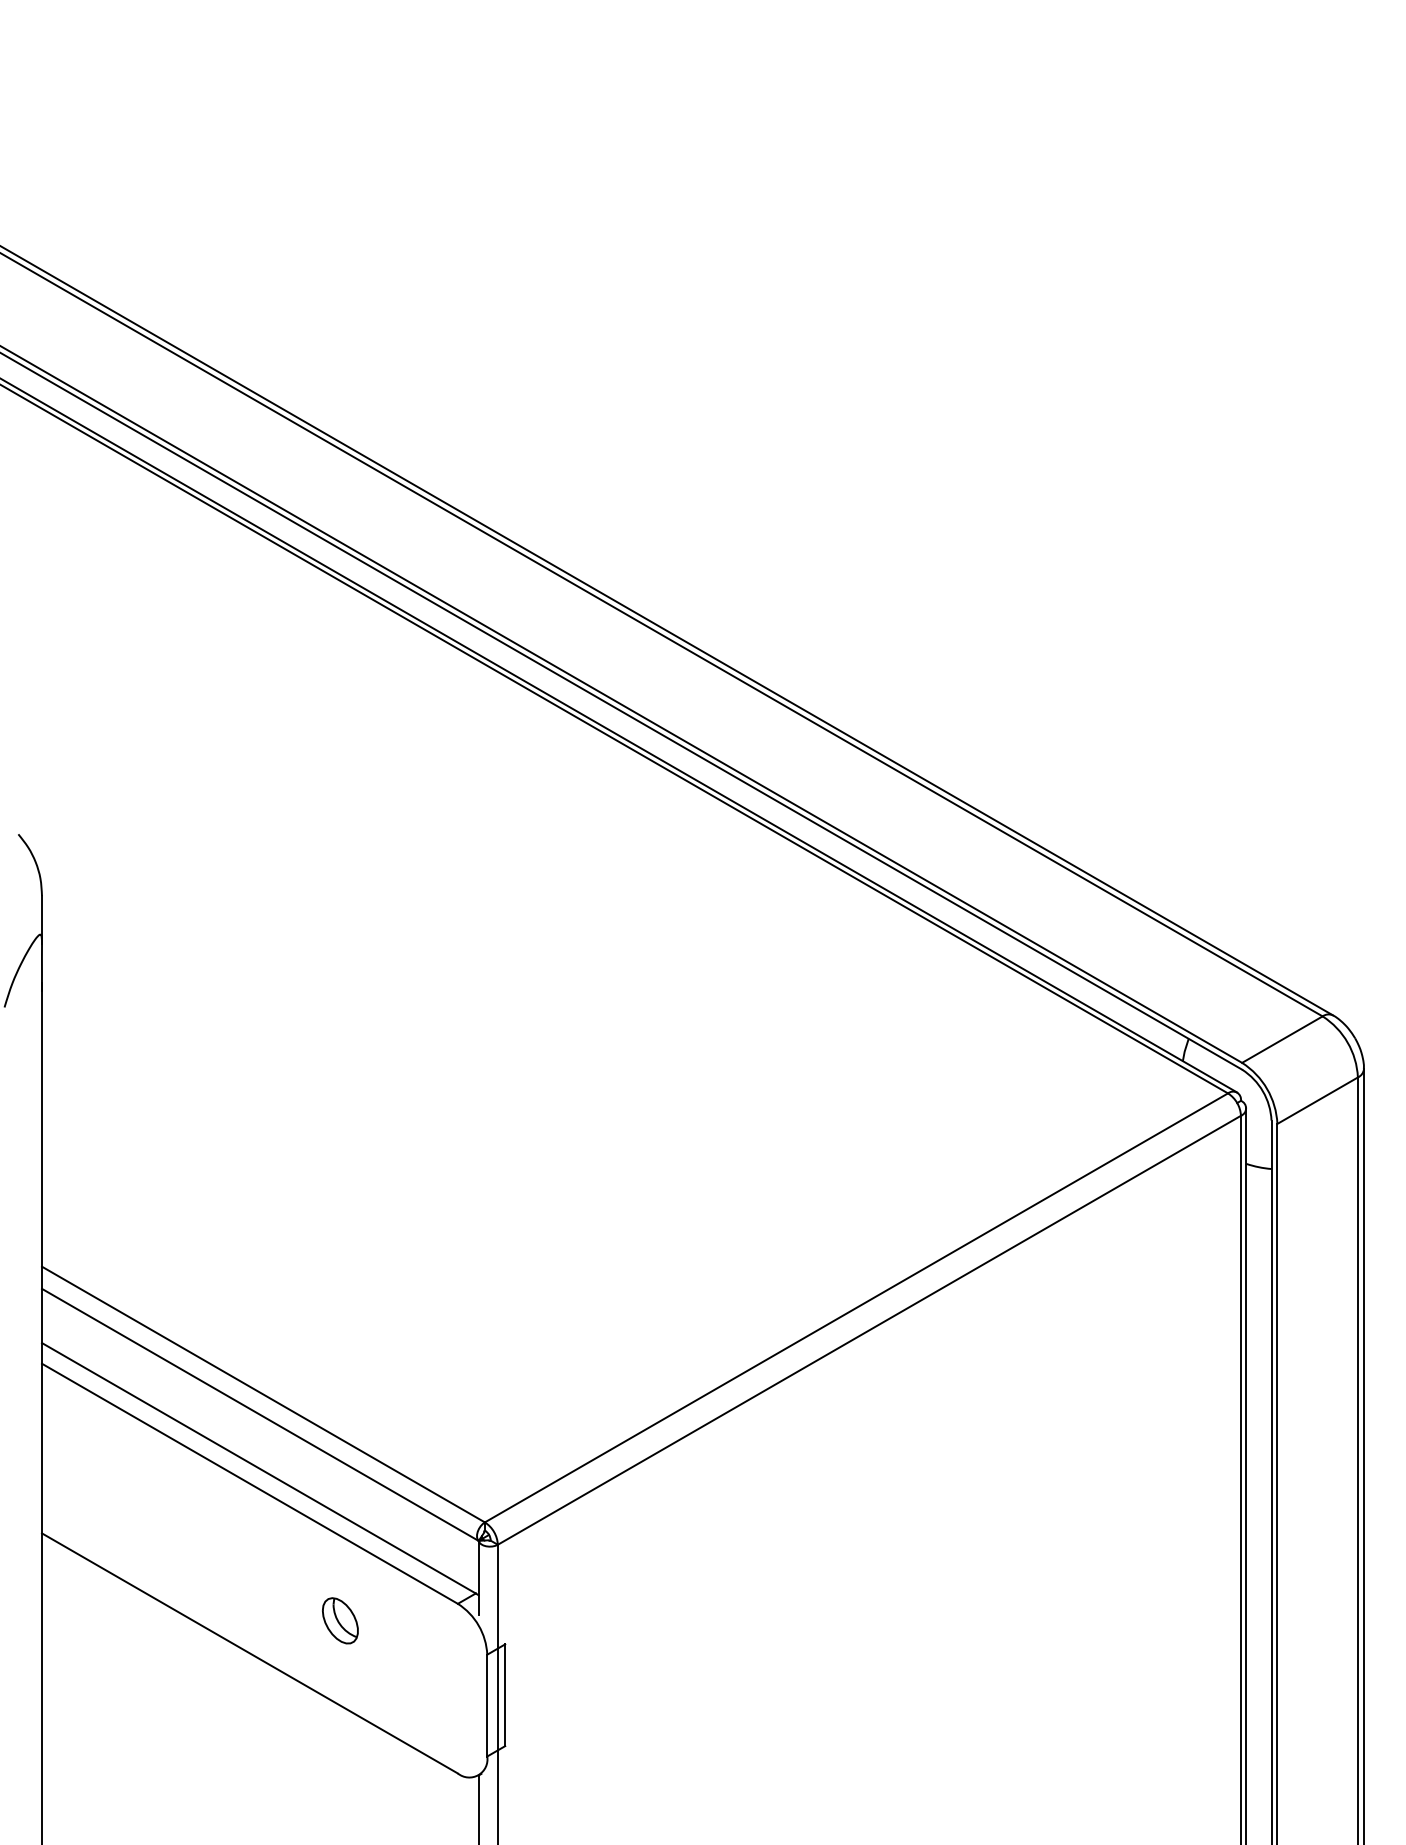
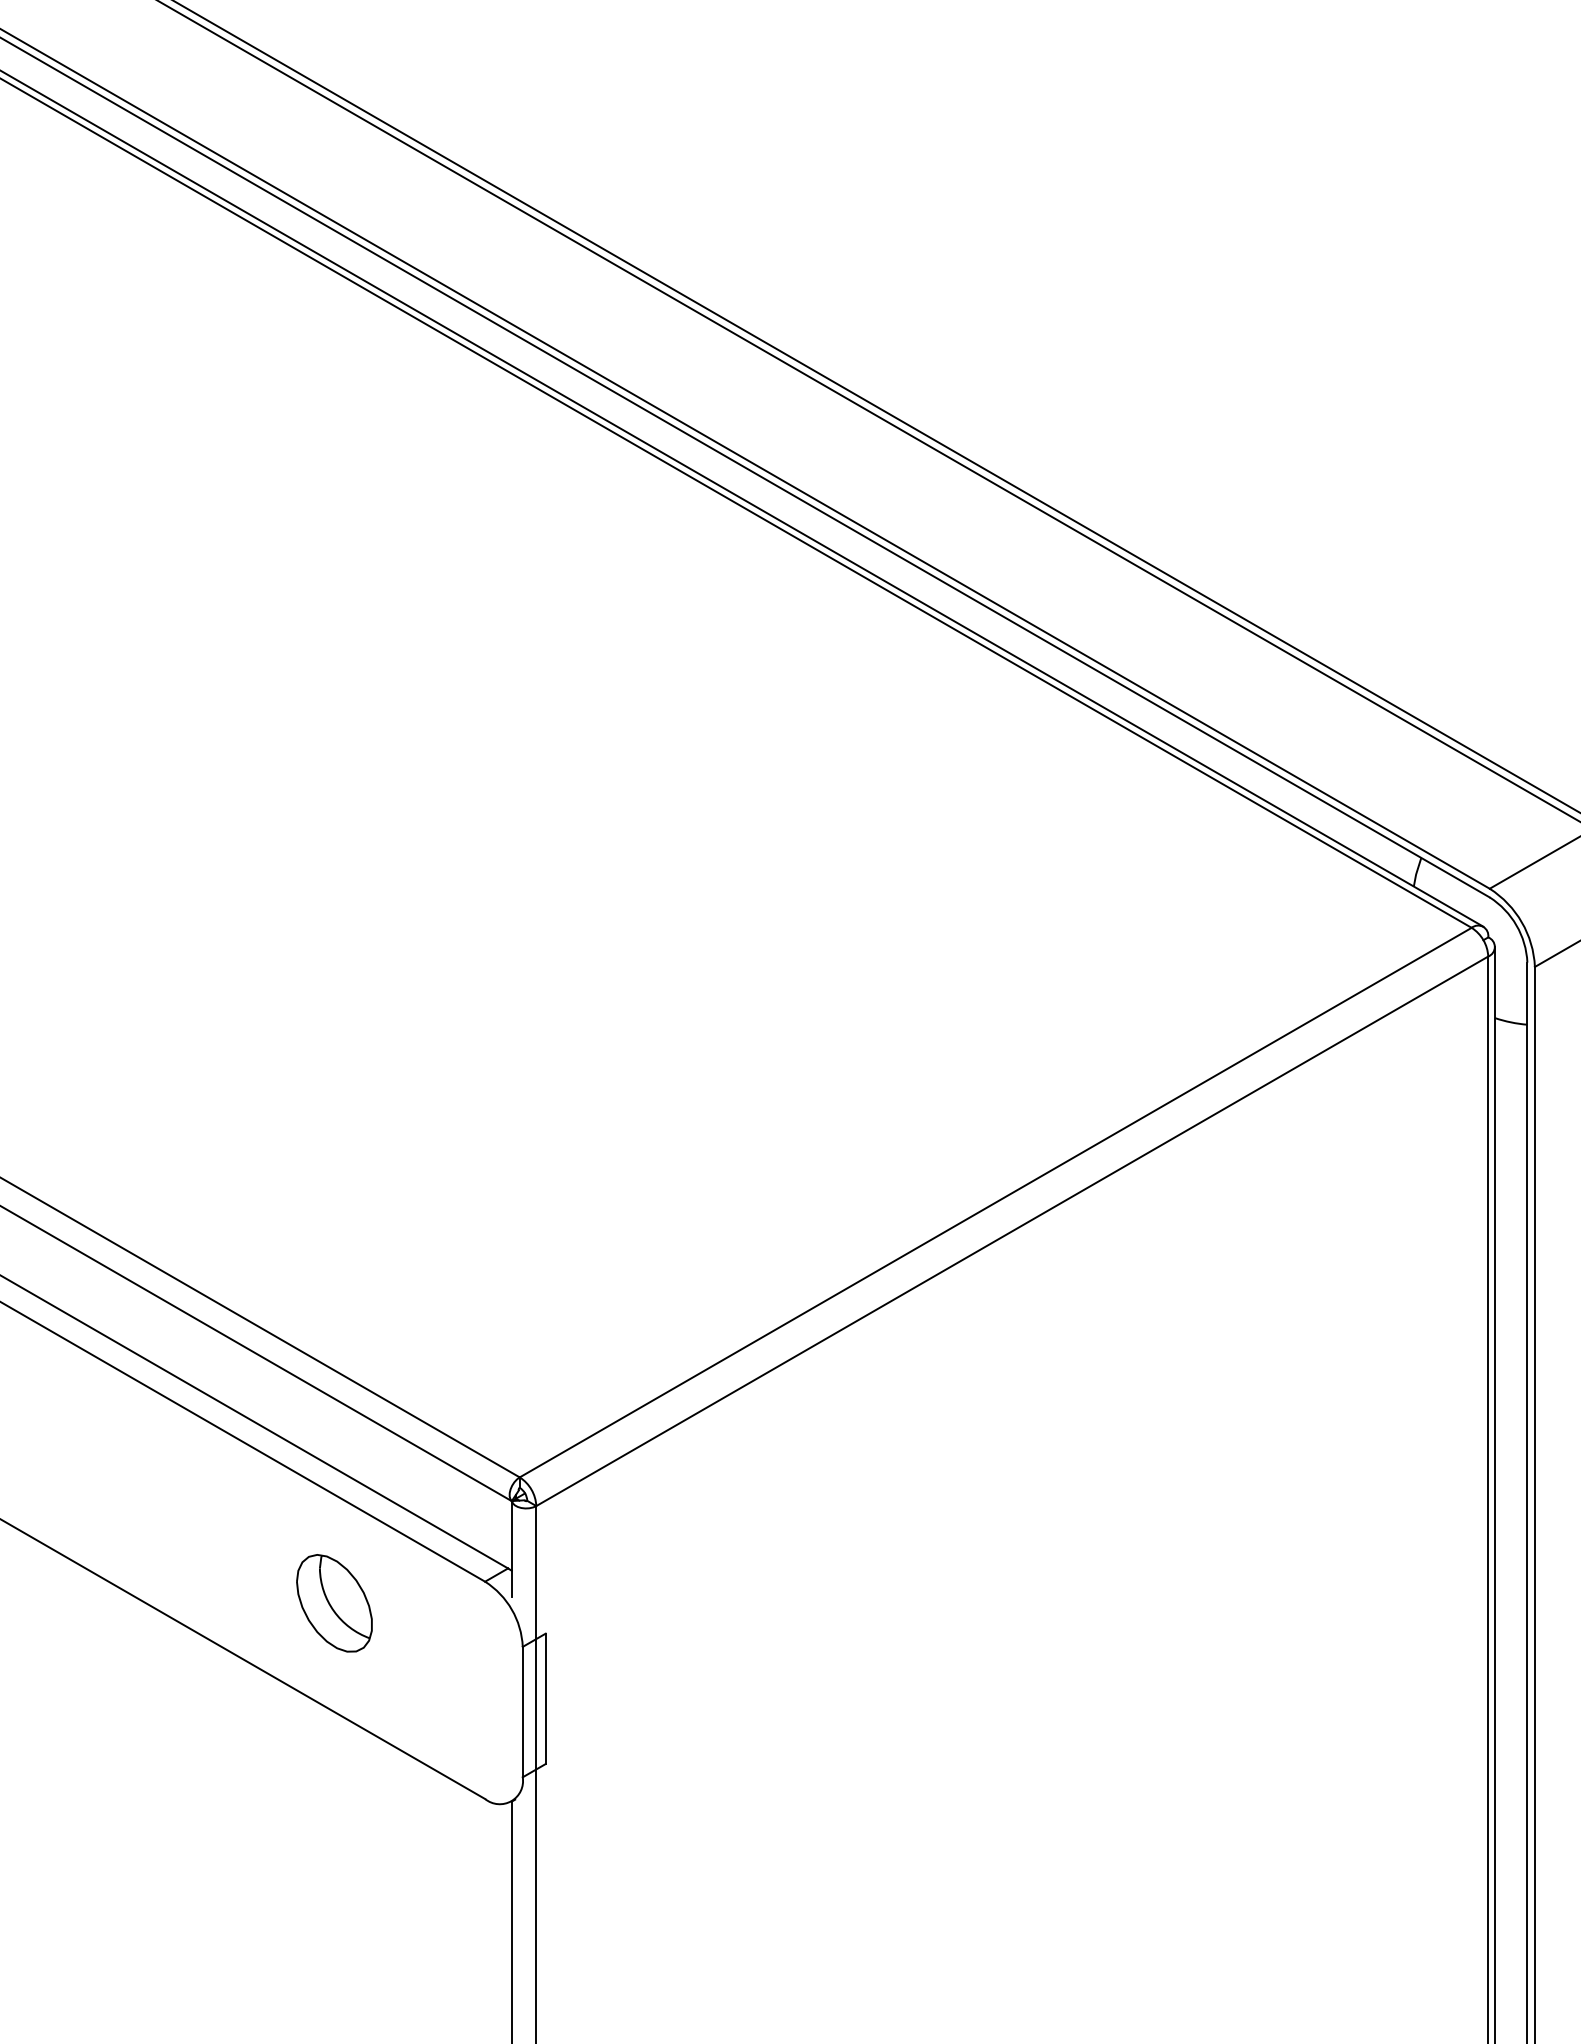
part: (340, 1620) -> (334, 1603), size x1.67

